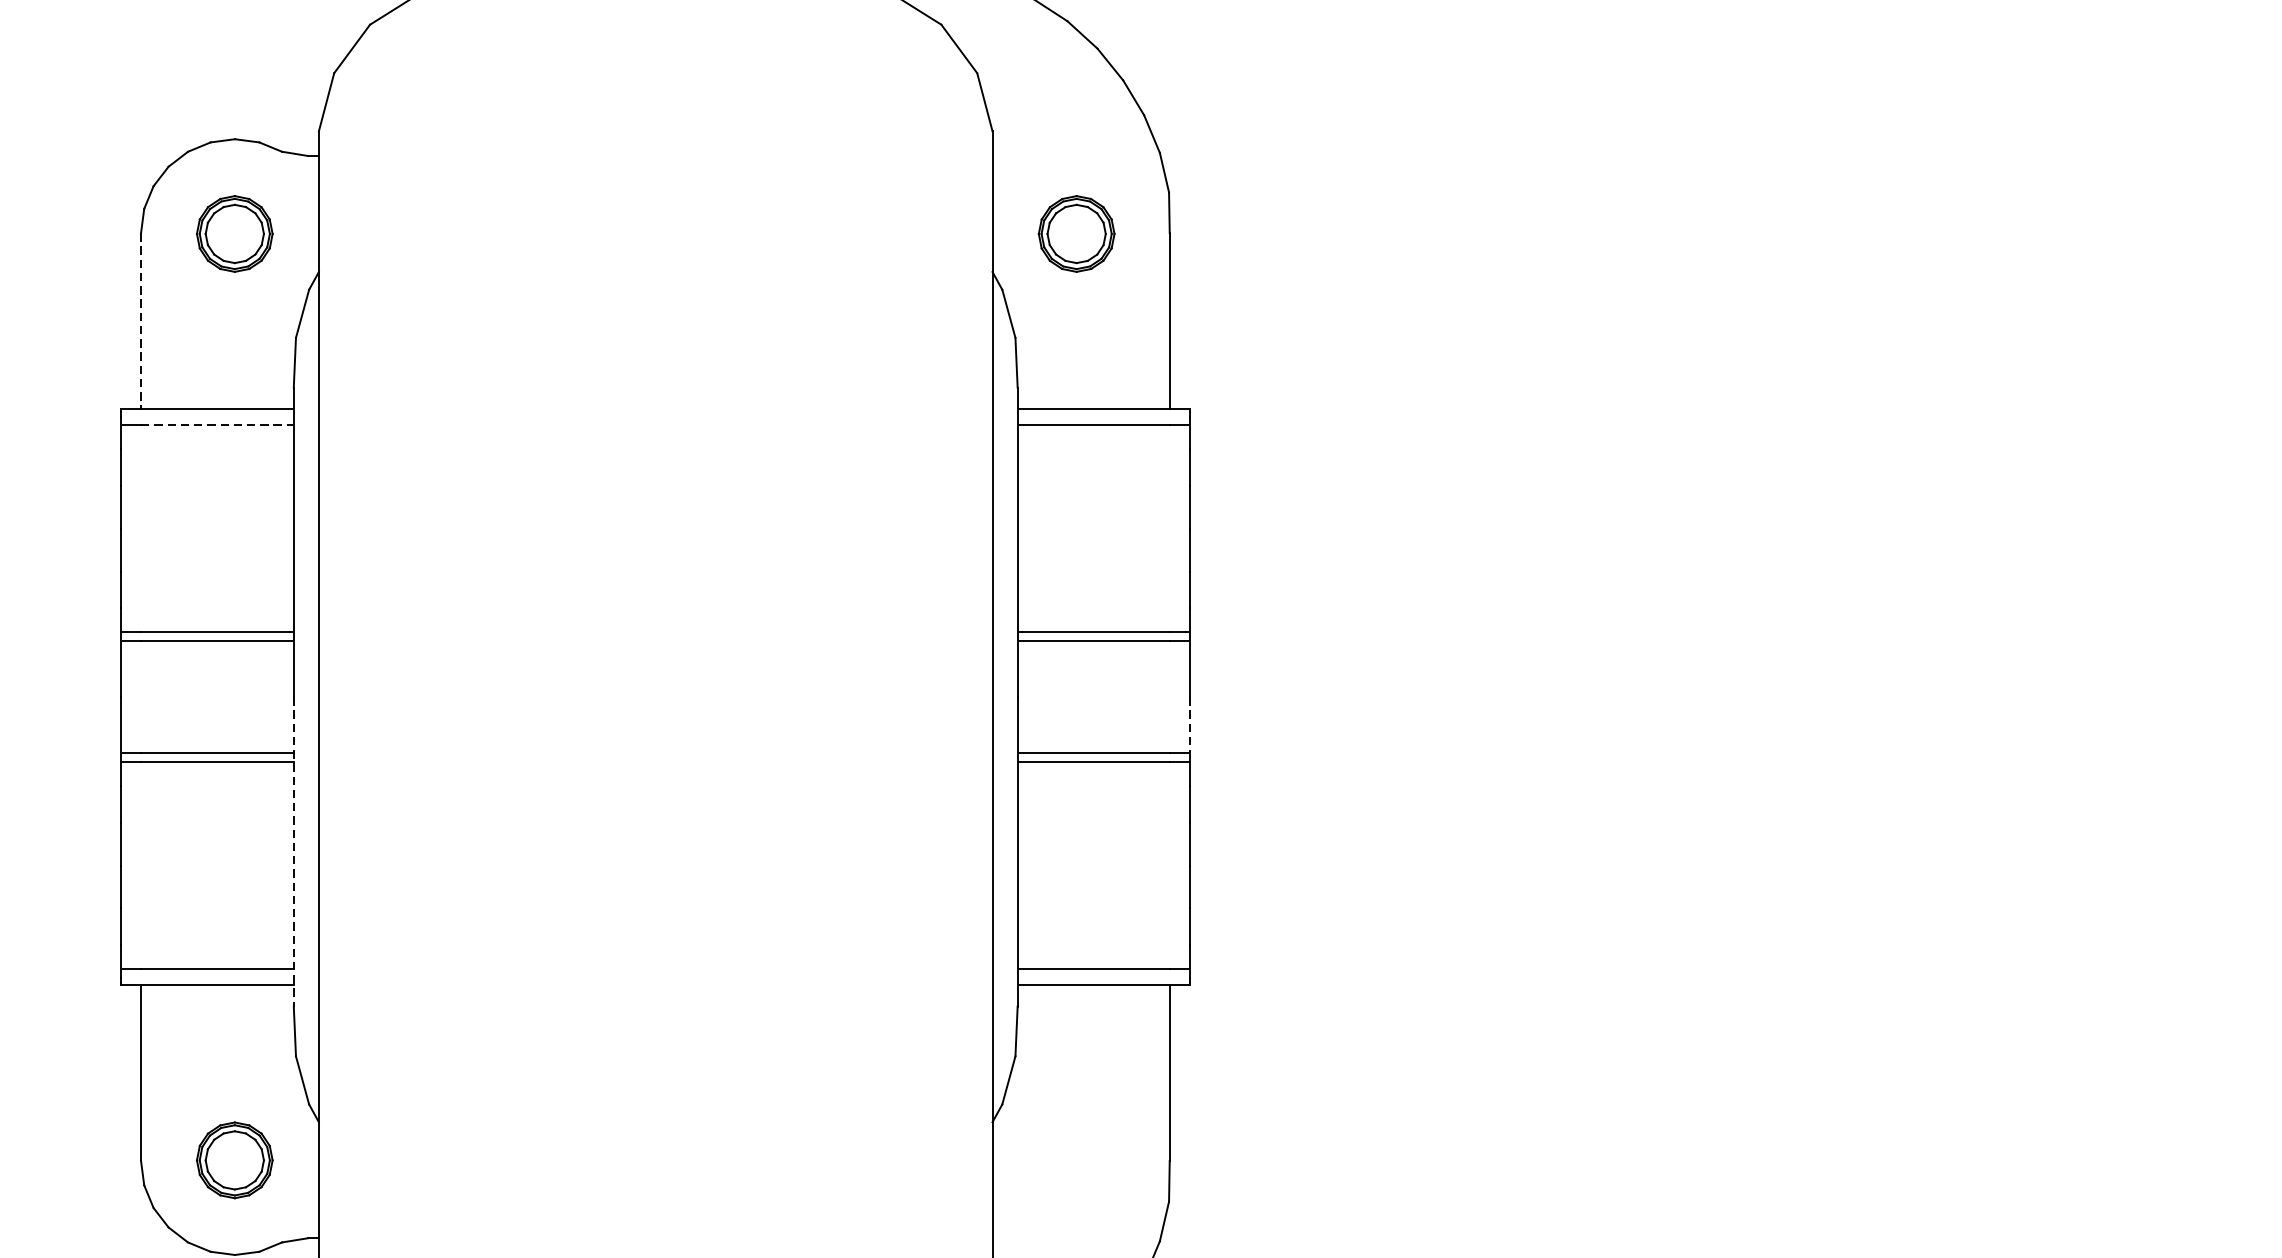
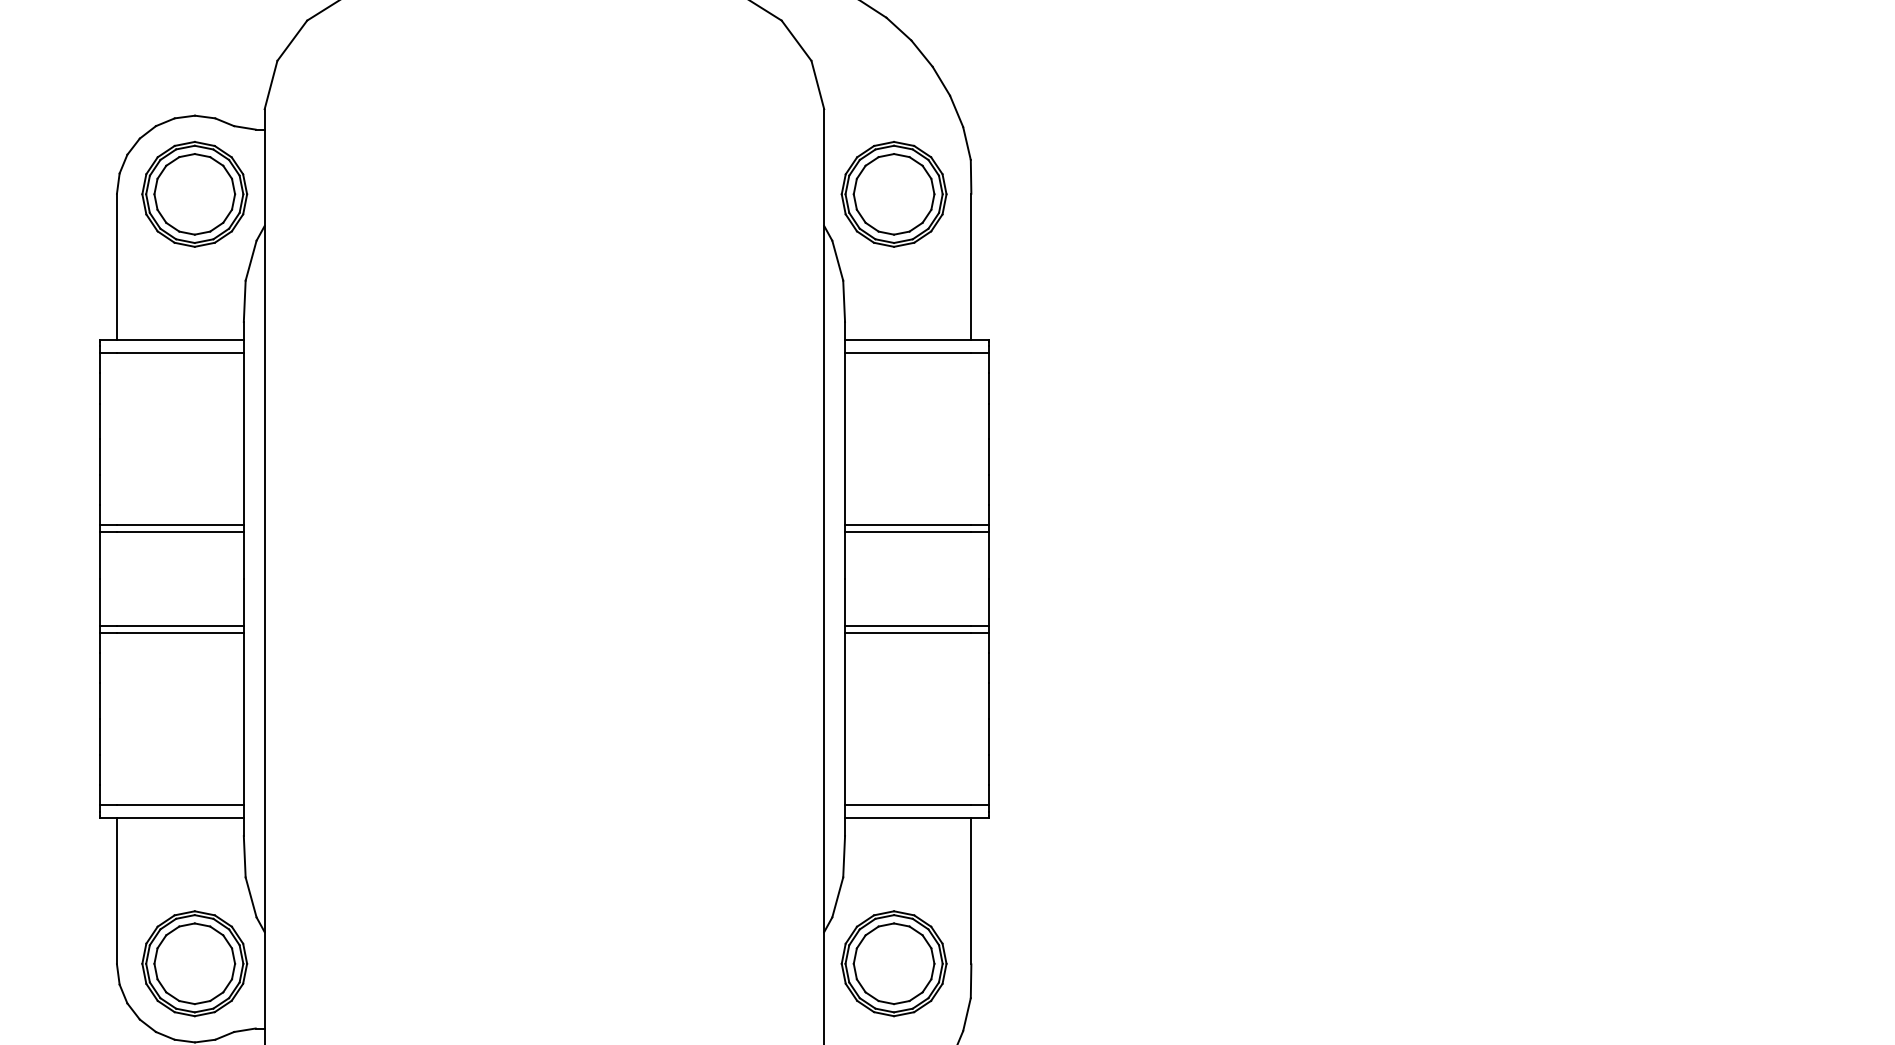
part: (234, 234) -> (194, 194), size x1.67
part: (1075, 234) -> (893, 194), size x1.67
line: (140, 321) -> (116, 267), dashed -> solid
line: (217, 425) -> (180, 353), dashed -> solid
line: (1190, 725) -> (988, 602), dashed -> solid
line: (293, 851) -> (243, 707), dashed -> solid
part: (234, 1159) -> (194, 963), size x1.67
part: (1075, 1159) -> (893, 963), added

